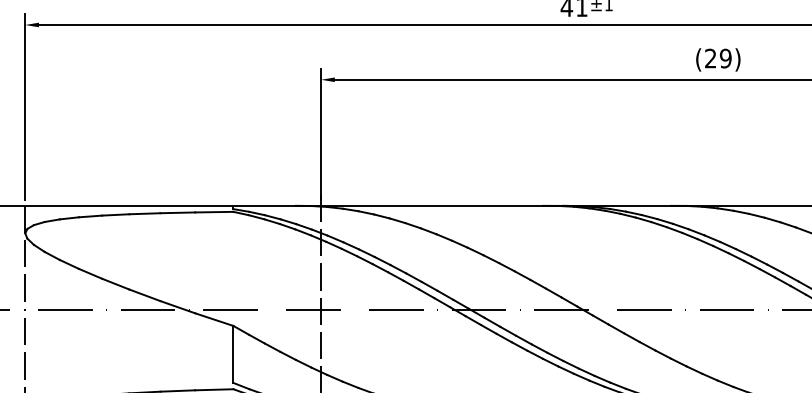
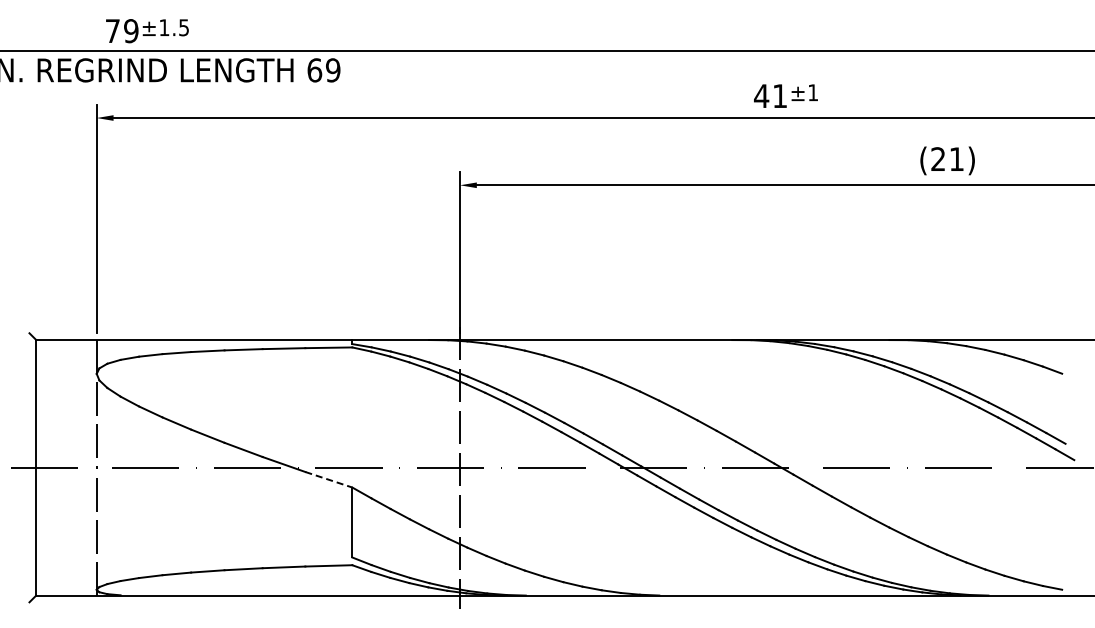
text: (725, 58) -> (956, 159), (29) -> (21)
line: (214, 319) -> (328, 479), solid -> dashed

